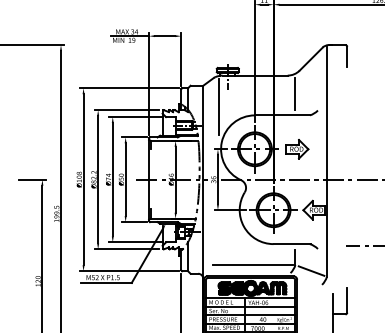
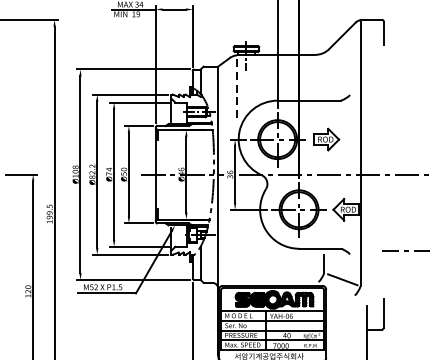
line: (295, 93) -> (324, 75), removed
line: (219, 107) -> (236, 91), solid -> dashed
line: (252, 265) -> (274, 273), removed

